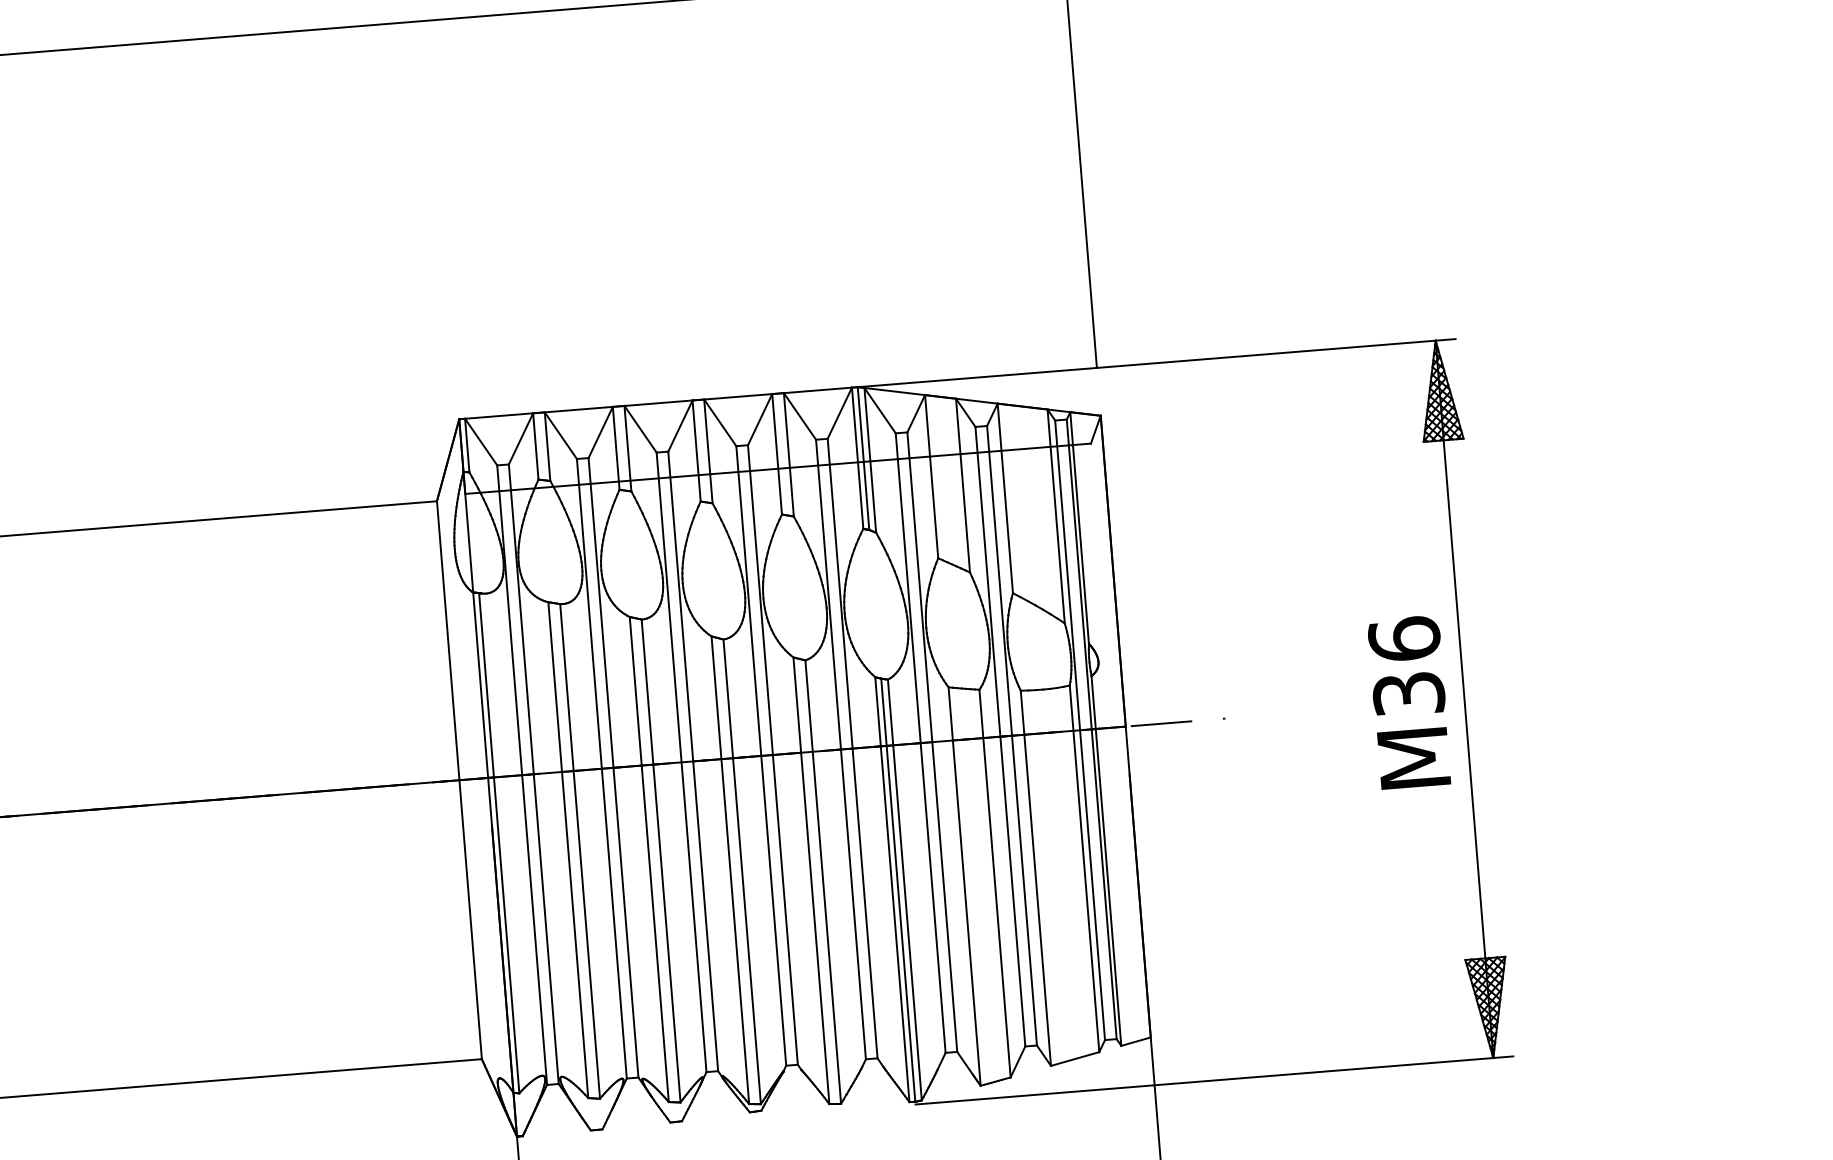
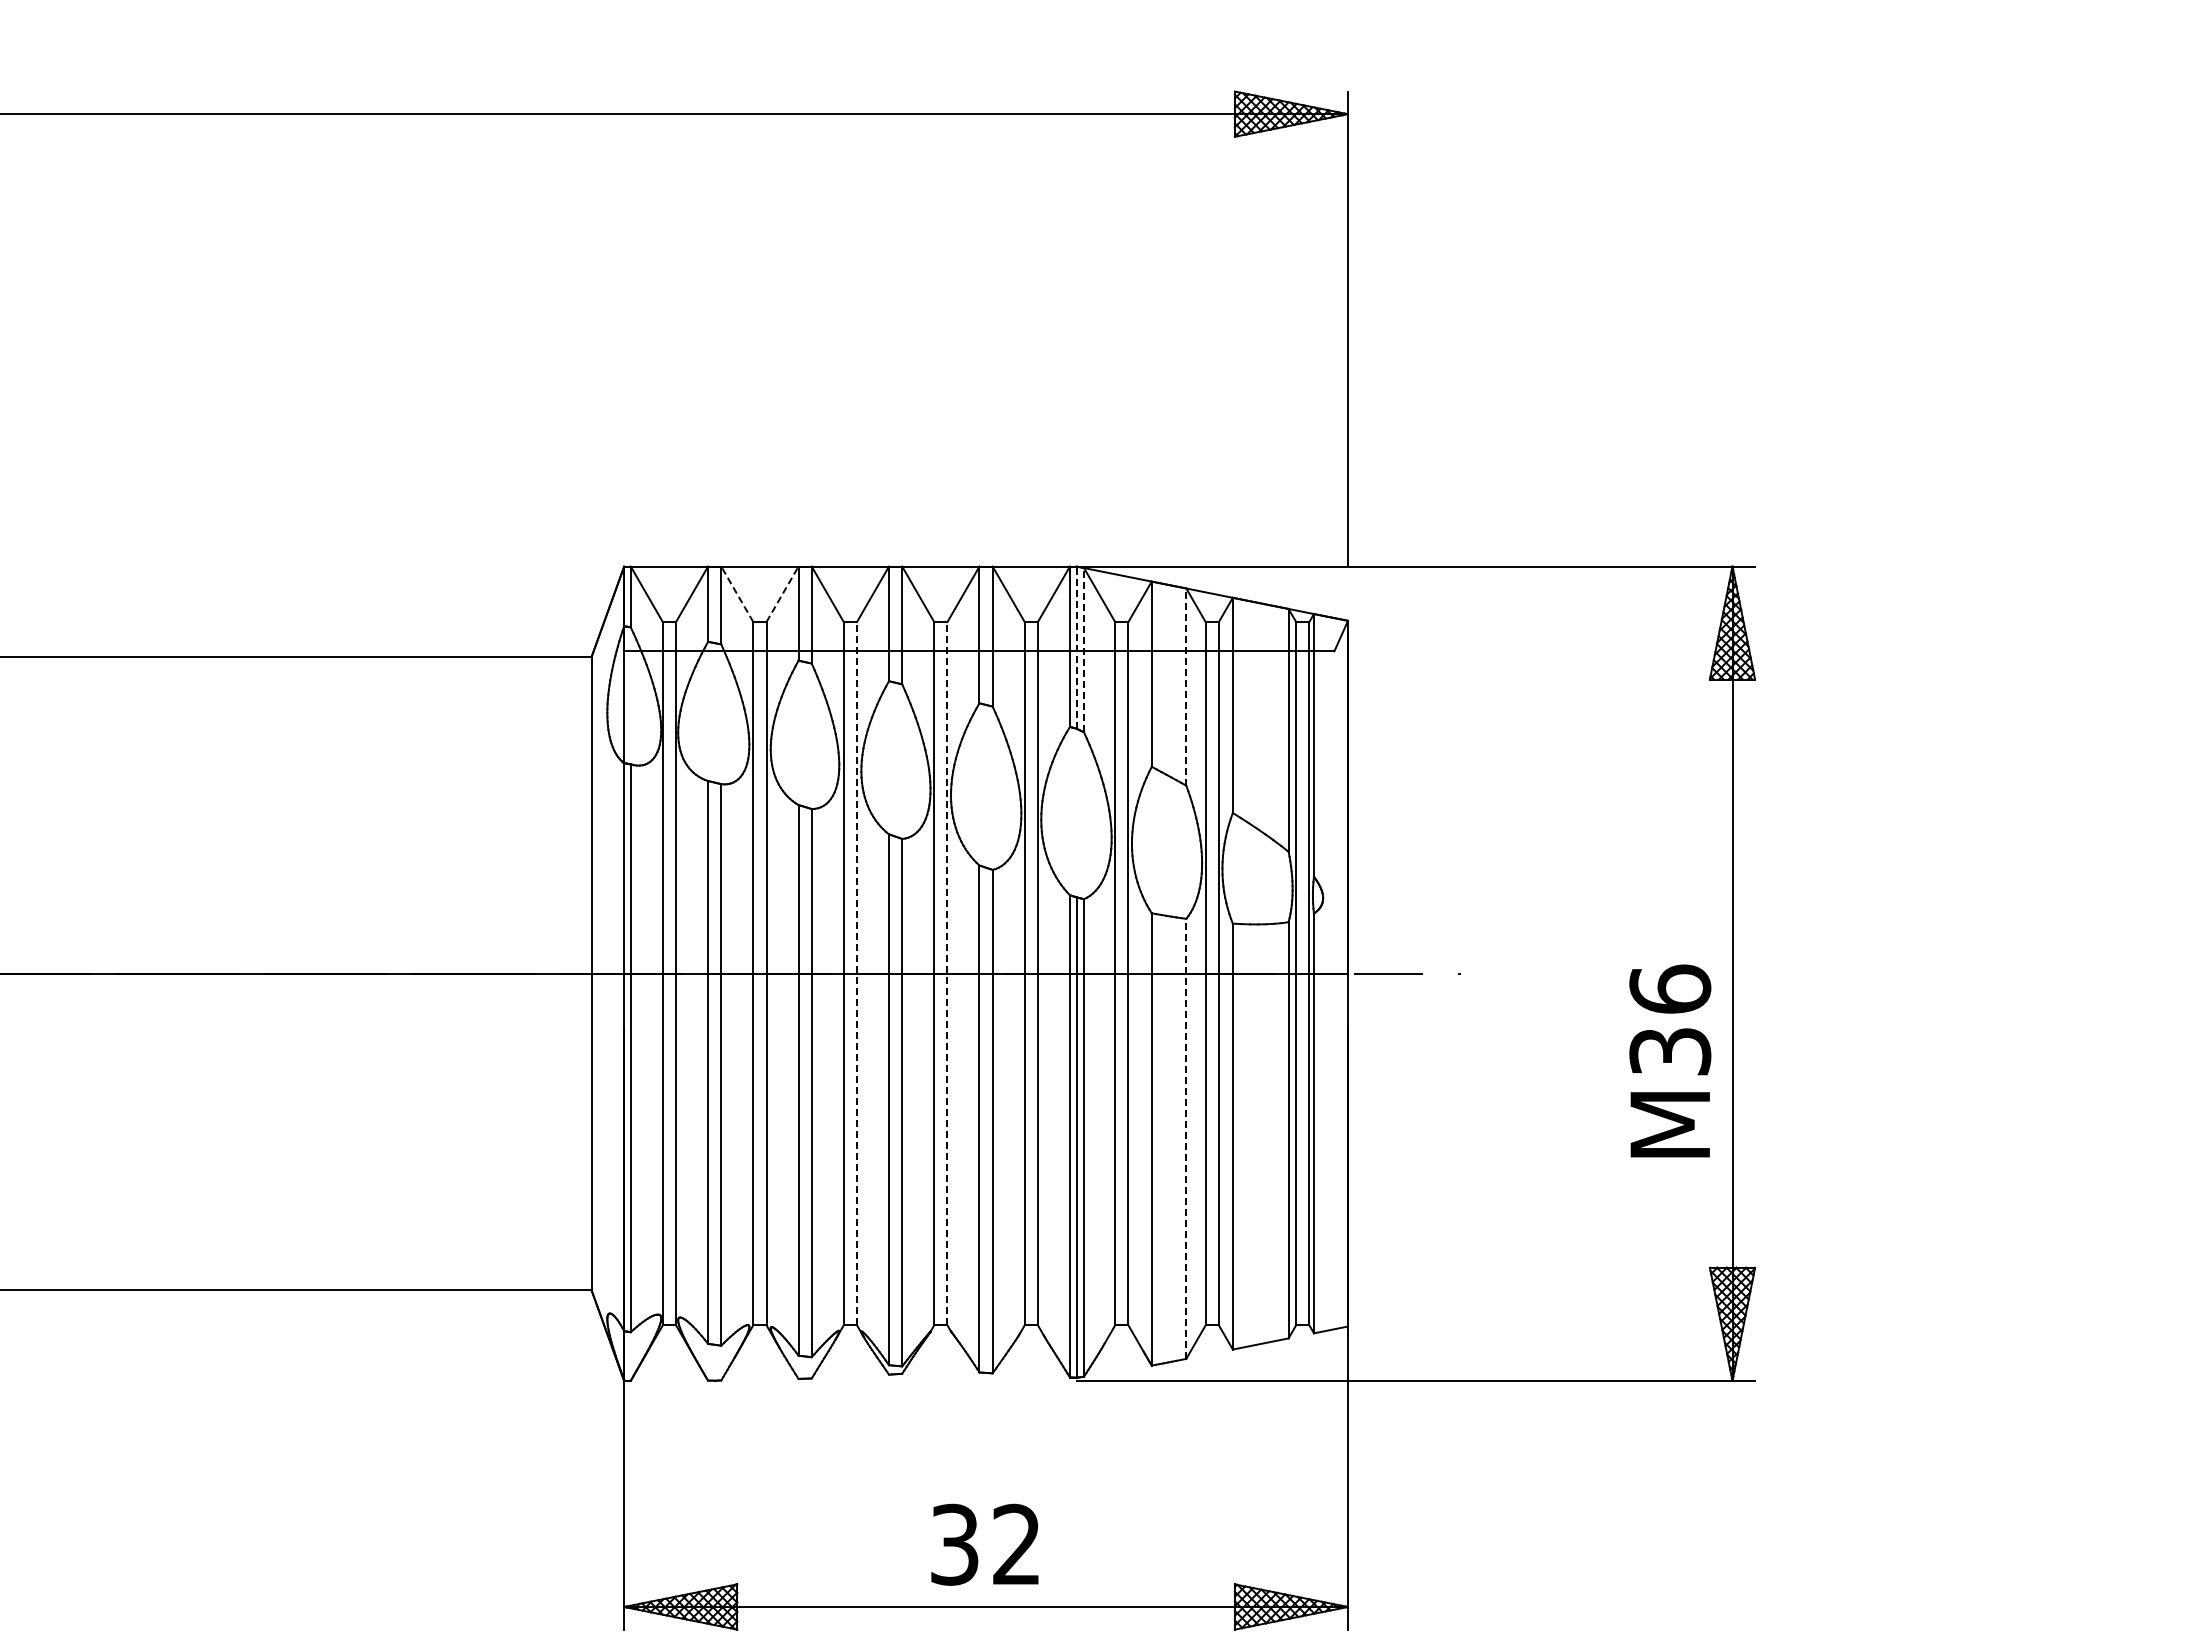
line: (600, 431) -> (782, 593), solid -> dashed
line: (561, 434) -> (737, 593), solid -> dashed
line: (863, 458) -> (1076, 647), solid -> dashed
line: (870, 459) -> (1084, 649), solid -> dashed
line: (963, 485) -> (1186, 687), solid -> dashed
text: (1409, 701) -> (1670, 1060), moved
line: (772, 754) -> (947, 973), solid -> dashed
line: (692, 761) -> (856, 973), solid -> dashed
line: (995, 883) -> (1186, 1138), solid -> dashed

